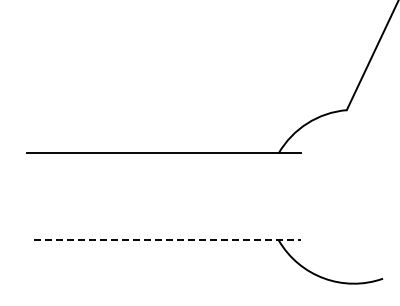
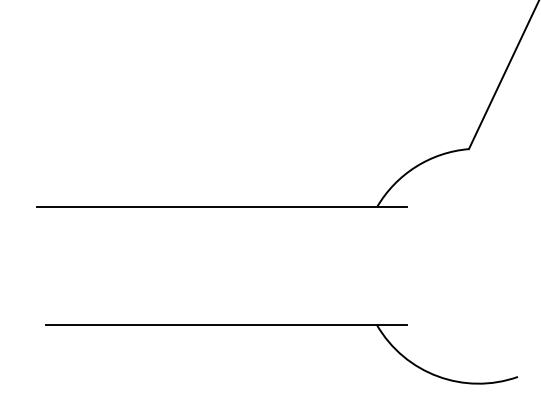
line: (168, 240) -> (227, 325), dashed -> solid

